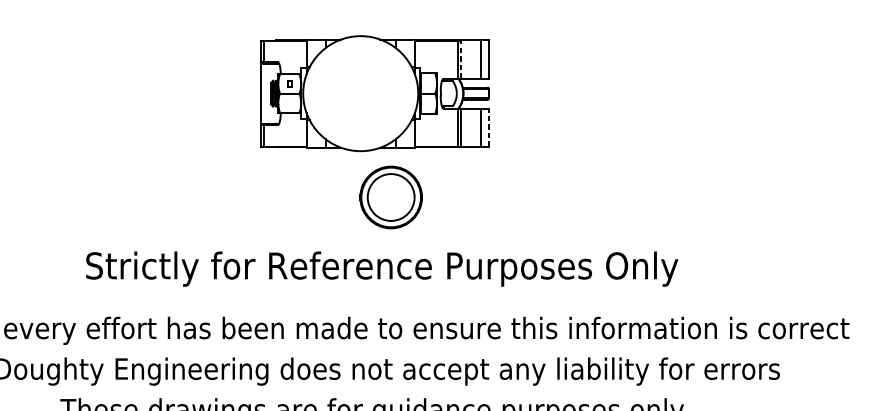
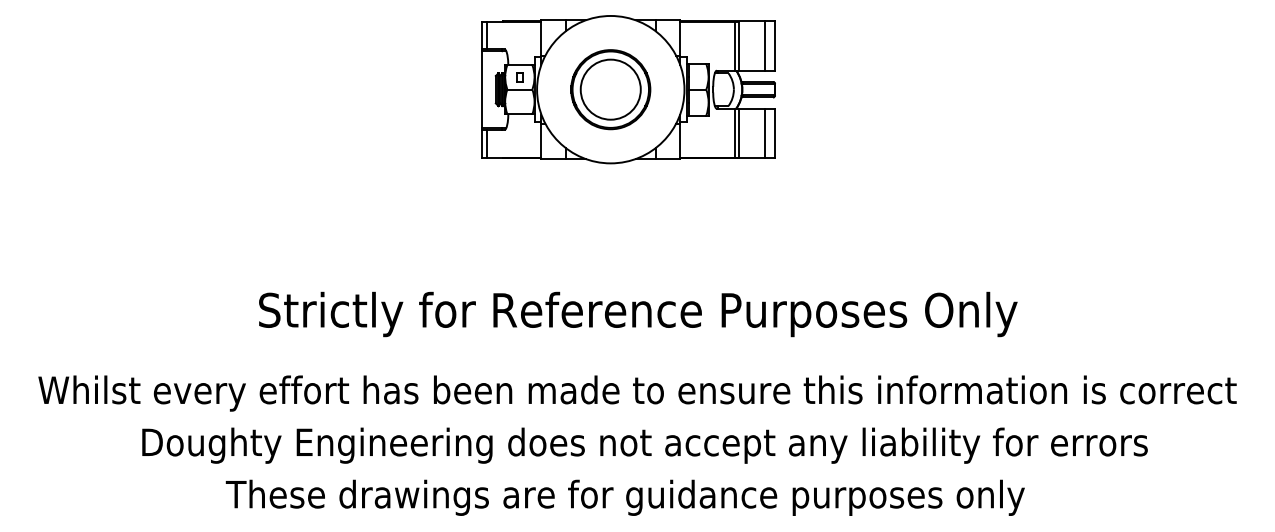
line: (461, 59) -> (739, 45), dashed -> solid
line: (488, 127) -> (774, 133), dashed -> solid
part: (390, 197) -> (610, 89), moved

